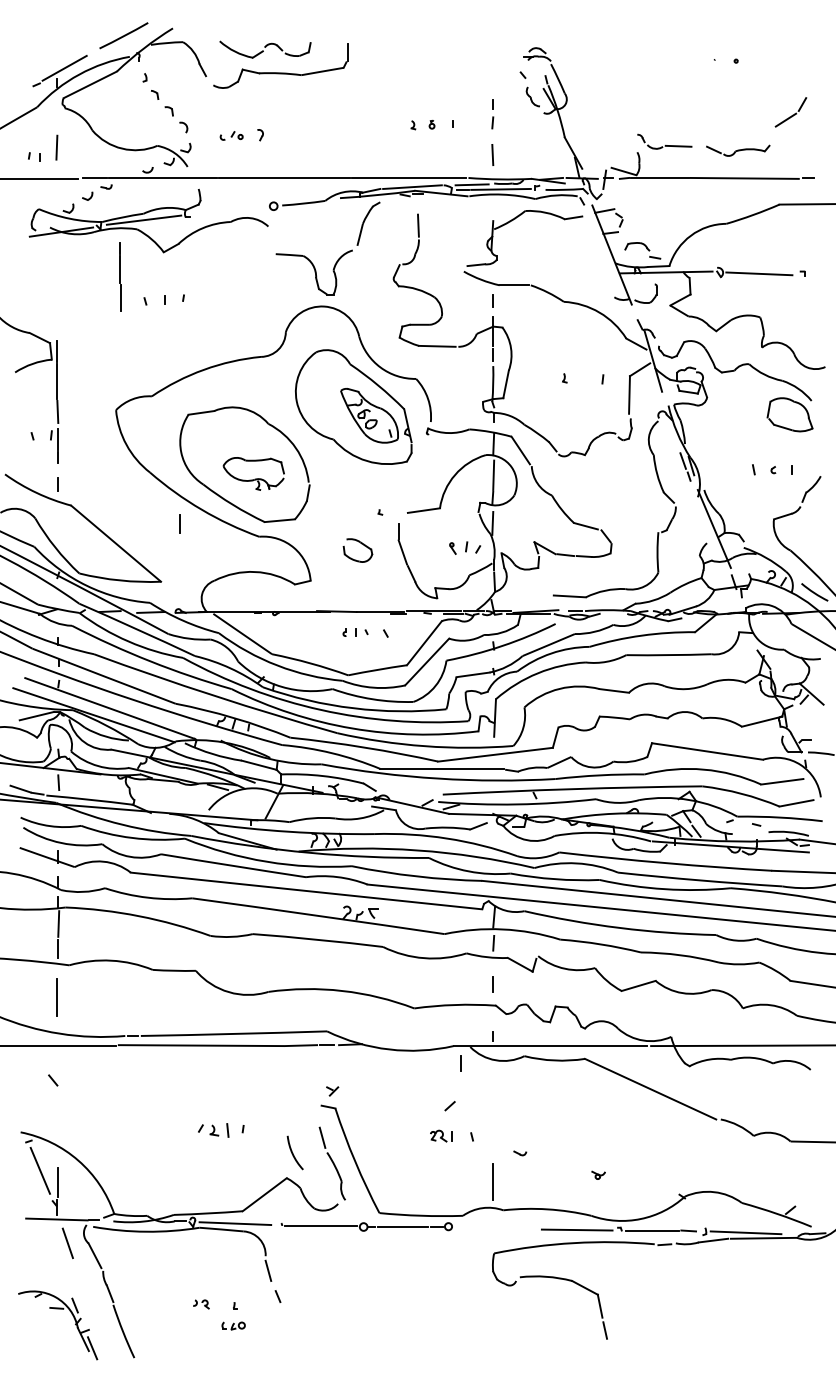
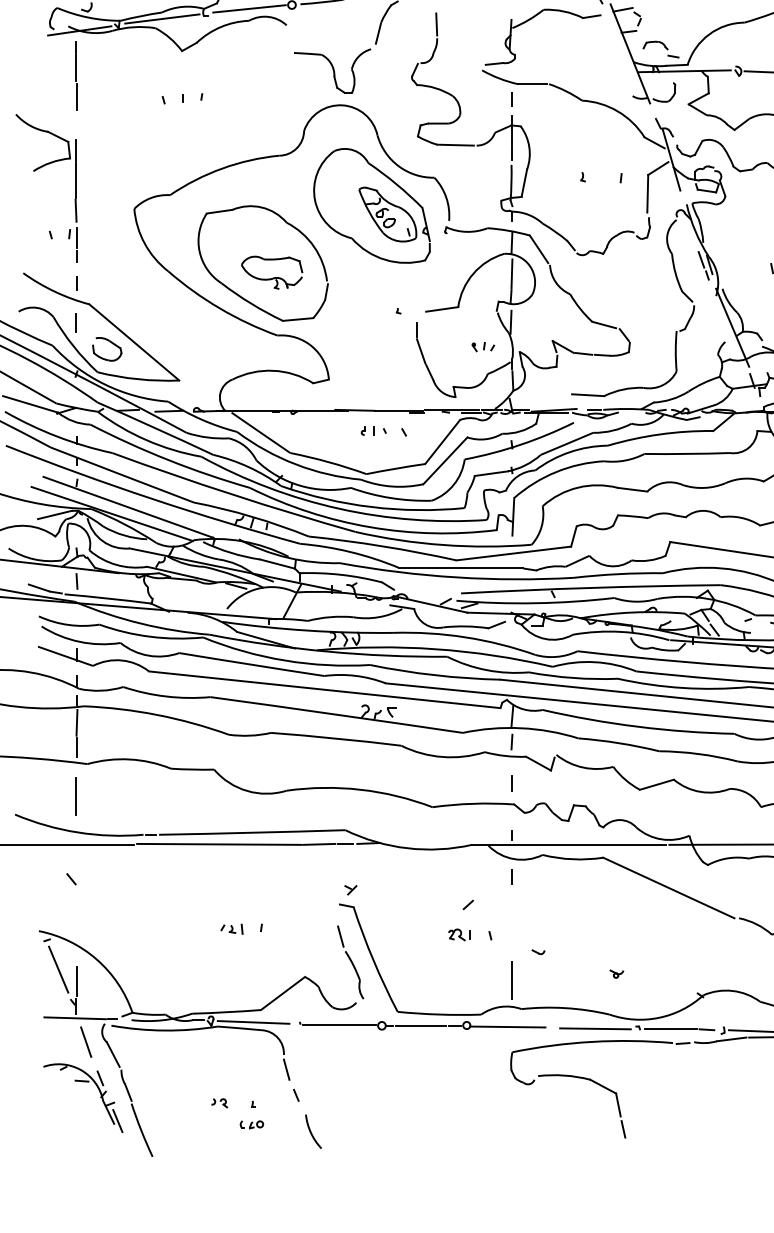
line: (231, 209) -> (249, 8), added
line: (120, 276) -> (75, 75), moved
line: (179, 523) -> (74, 322), moved
part: (361, 544) -> (110, 343), moved
part: (464, 548) -> (482, 347), size x0.71
line: (460, 1063) -> (510, 877), moved
part: (213, 1130) -> (231, 929), size x0.71
arc: (293, 1153) -> (311, 1132), moved
line: (489, 1227) -> (507, 1026), added
part: (58, 1309) -> (83, 1082), moved

